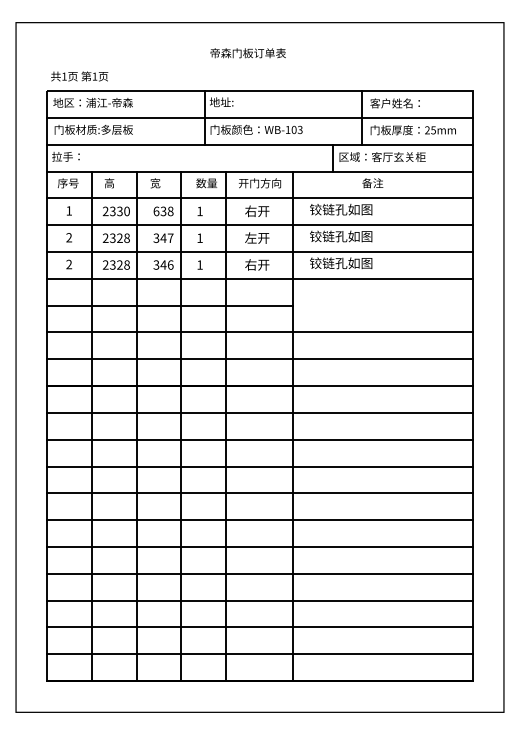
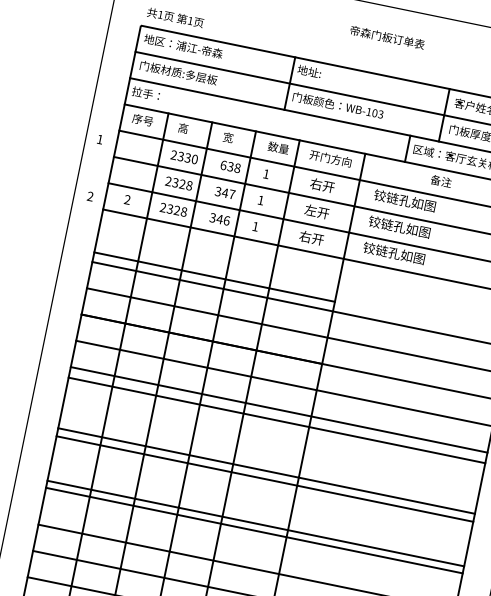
text: (247, 53) -> (386, 37), moved
text: (69, 210) -> (100, 139), moved
text: (68, 237) -> (89, 196), moved
line: (169, 305) -> (214, 276), moved
line: (259, 466) -> (276, 420), moved
line: (259, 493) -> (264, 479), moved
line: (259, 520) -> (266, 471), moved
line: (259, 547) -> (253, 530), moved
line: (259, 573) -> (255, 523), moved

